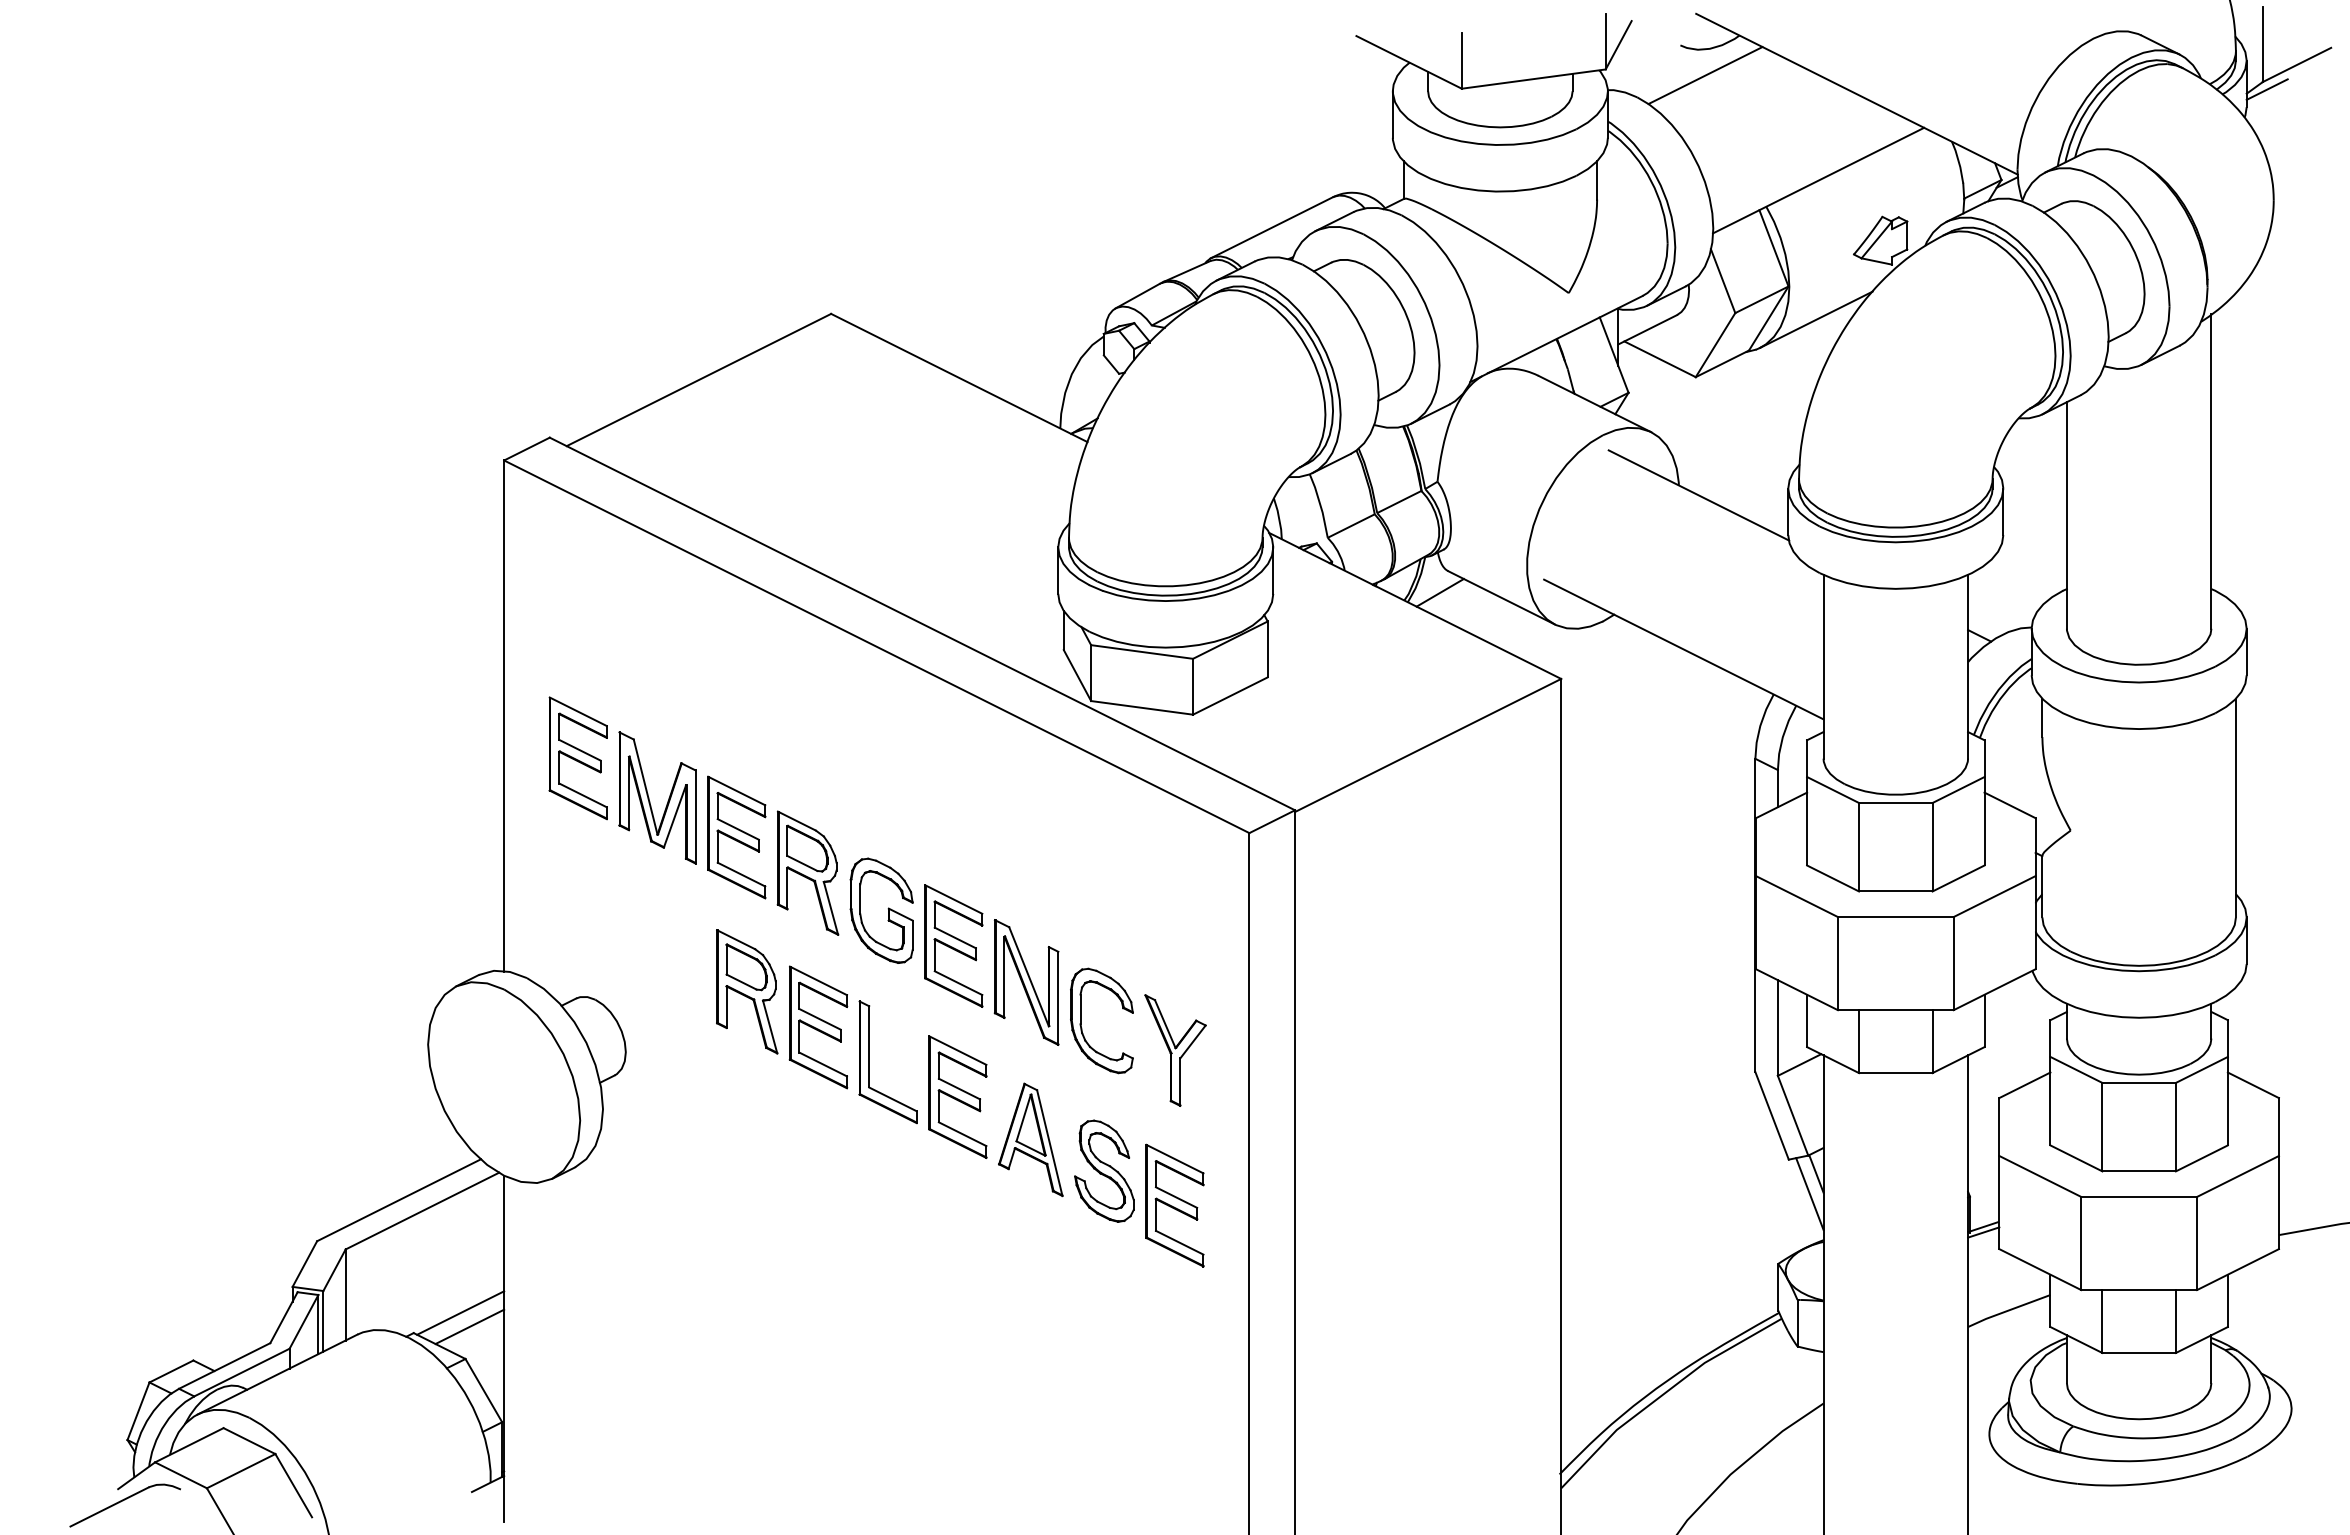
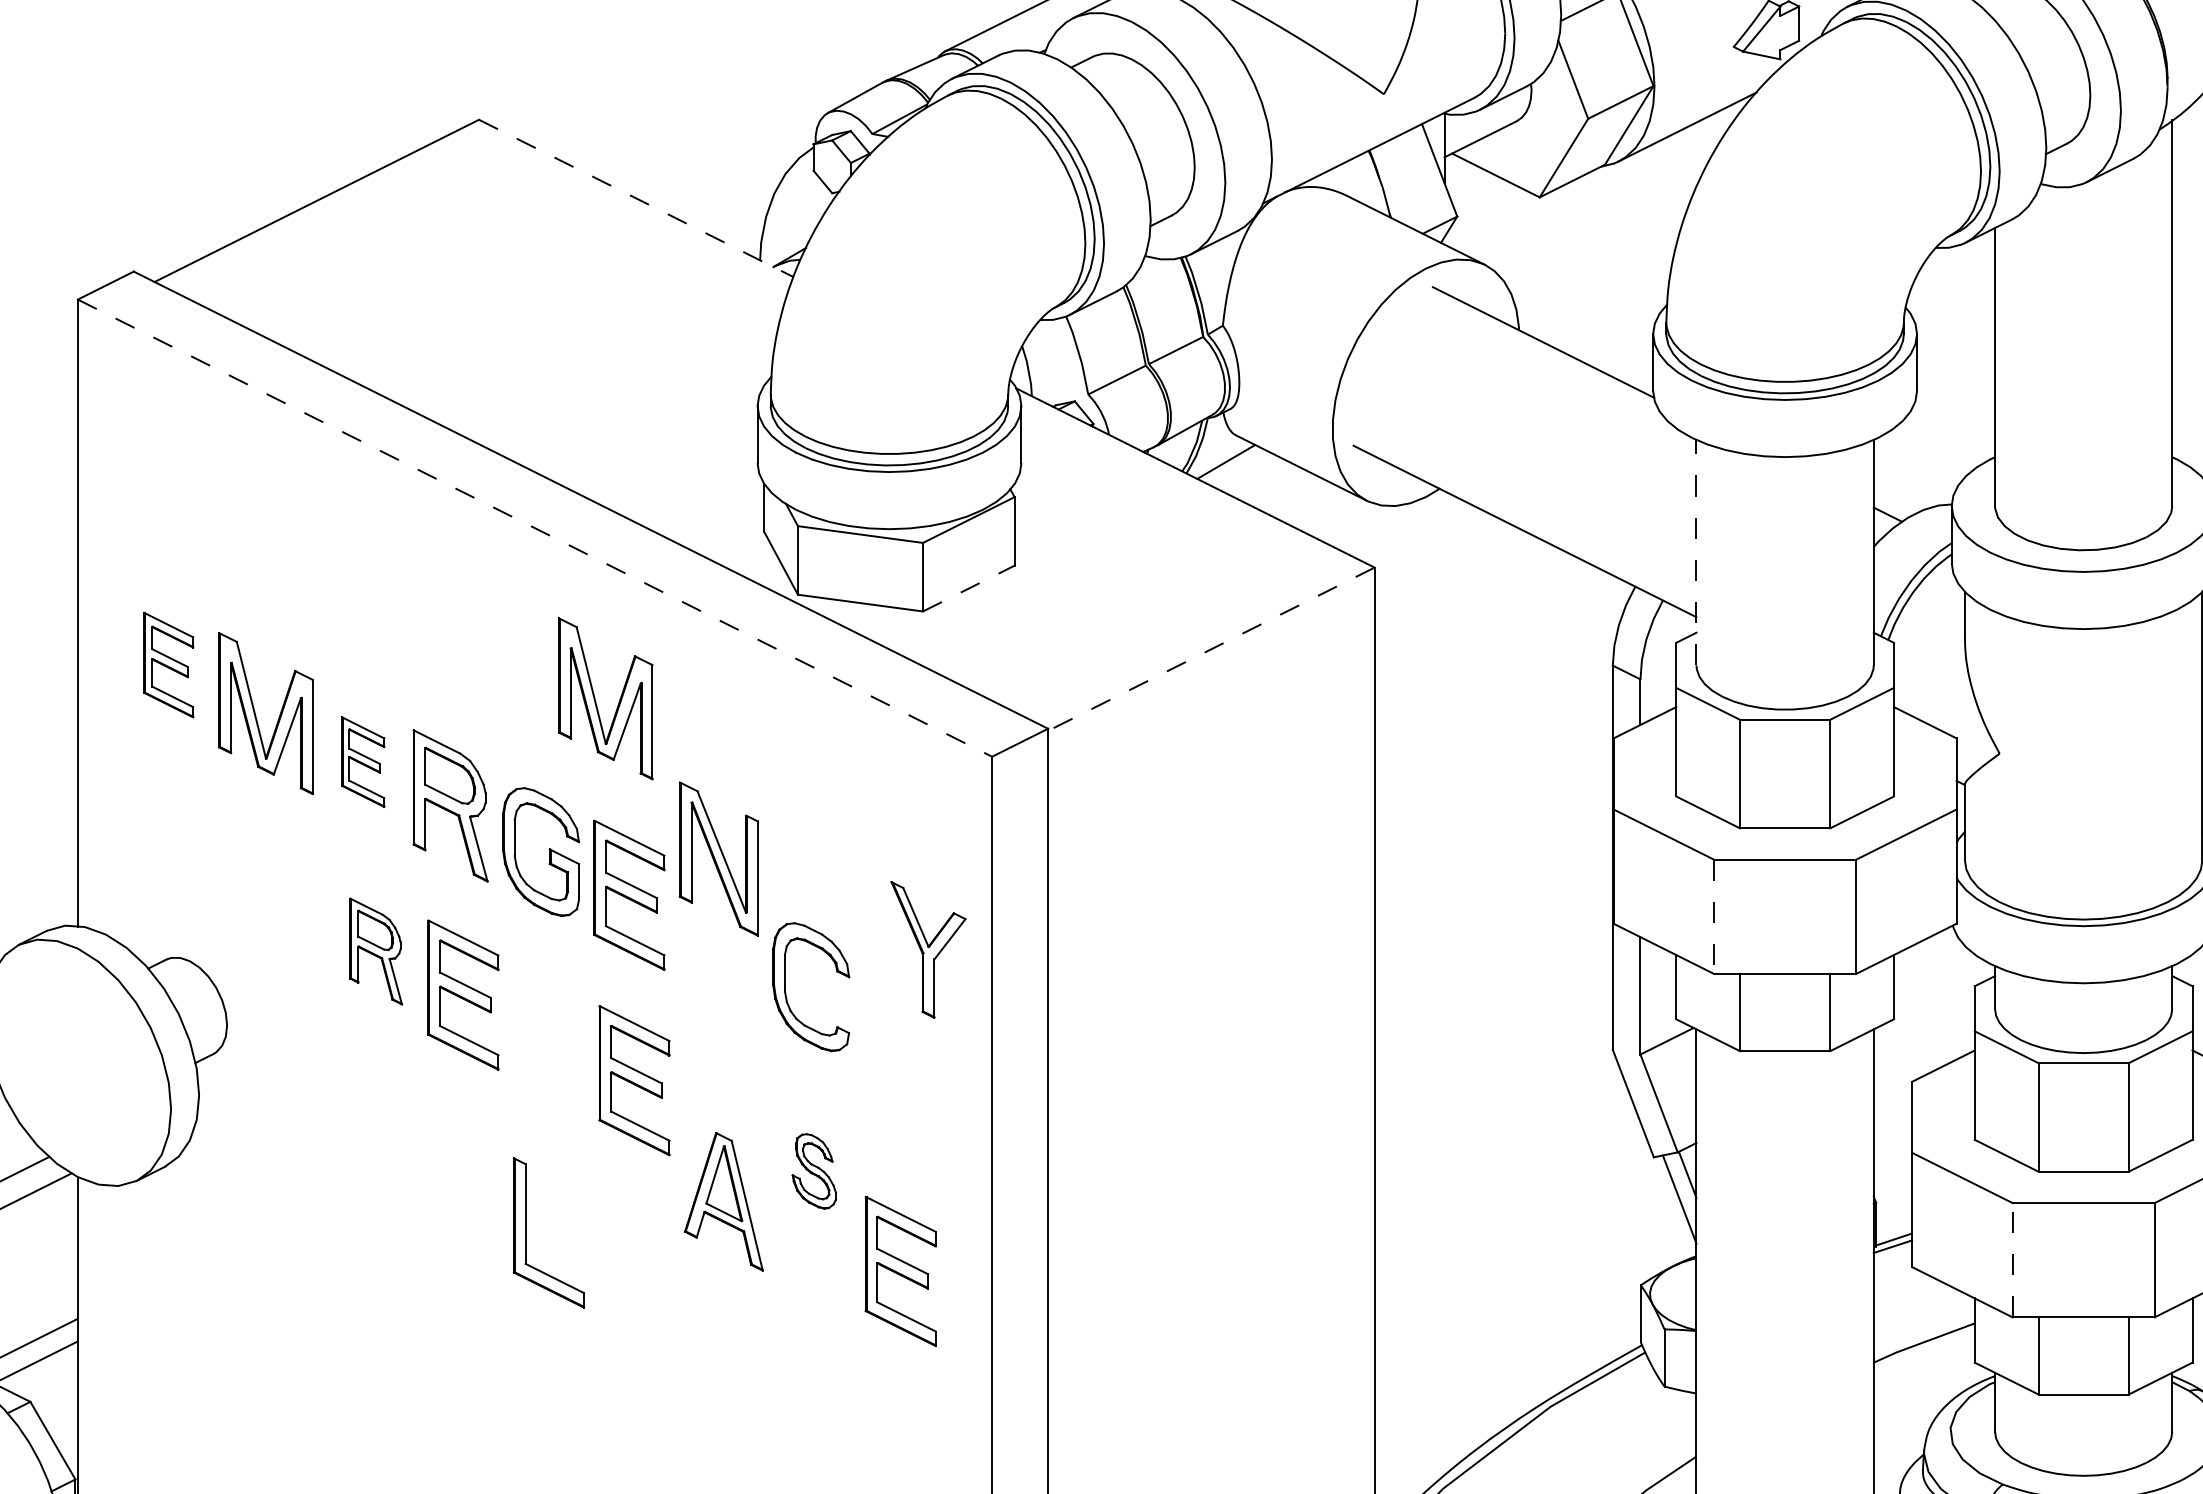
line: (959, 378) -> (636, 199), solid -> dashed
line: (876, 646) -> (534, 527), solid -> dashed
line: (1823, 666) -> (1696, 552), solid -> dashed
line: (1230, 696) -> (968, 589), solid -> dashed
line: (1428, 745) -> (1211, 649), solid -> dashed
part: (577, 758) -> (167, 665), size x0.7
part: (926, 785) -> (595, 698), added
part: (736, 837) -> (362, 762), size x0.6
line: (1837, 963) -> (1713, 916), solid -> dashed
part: (1026, 982) -> (718, 859), moved
part: (747, 991) -> (376, 951), size x0.7
part: (1175, 1050) -> (928, 949), moved
part: (869, 1062) -> (526, 1233), moved
part: (1030, 1139) -> (723, 1201), moved
part: (1104, 1170) -> (814, 1170), size x0.6
part: (1174, 1205) -> (900, 1271), moved
line: (2081, 1243) -> (2012, 1260), solid -> dashed

